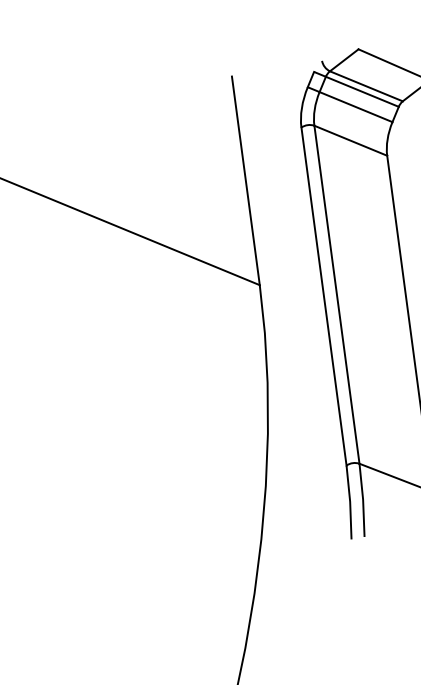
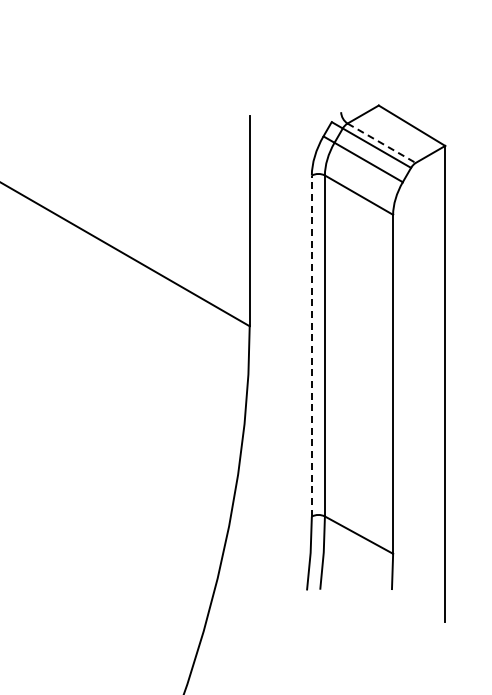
line: (367, 86) -> (382, 143), solid -> dashed
line: (323, 296) -> (311, 345), solid -> dashed

